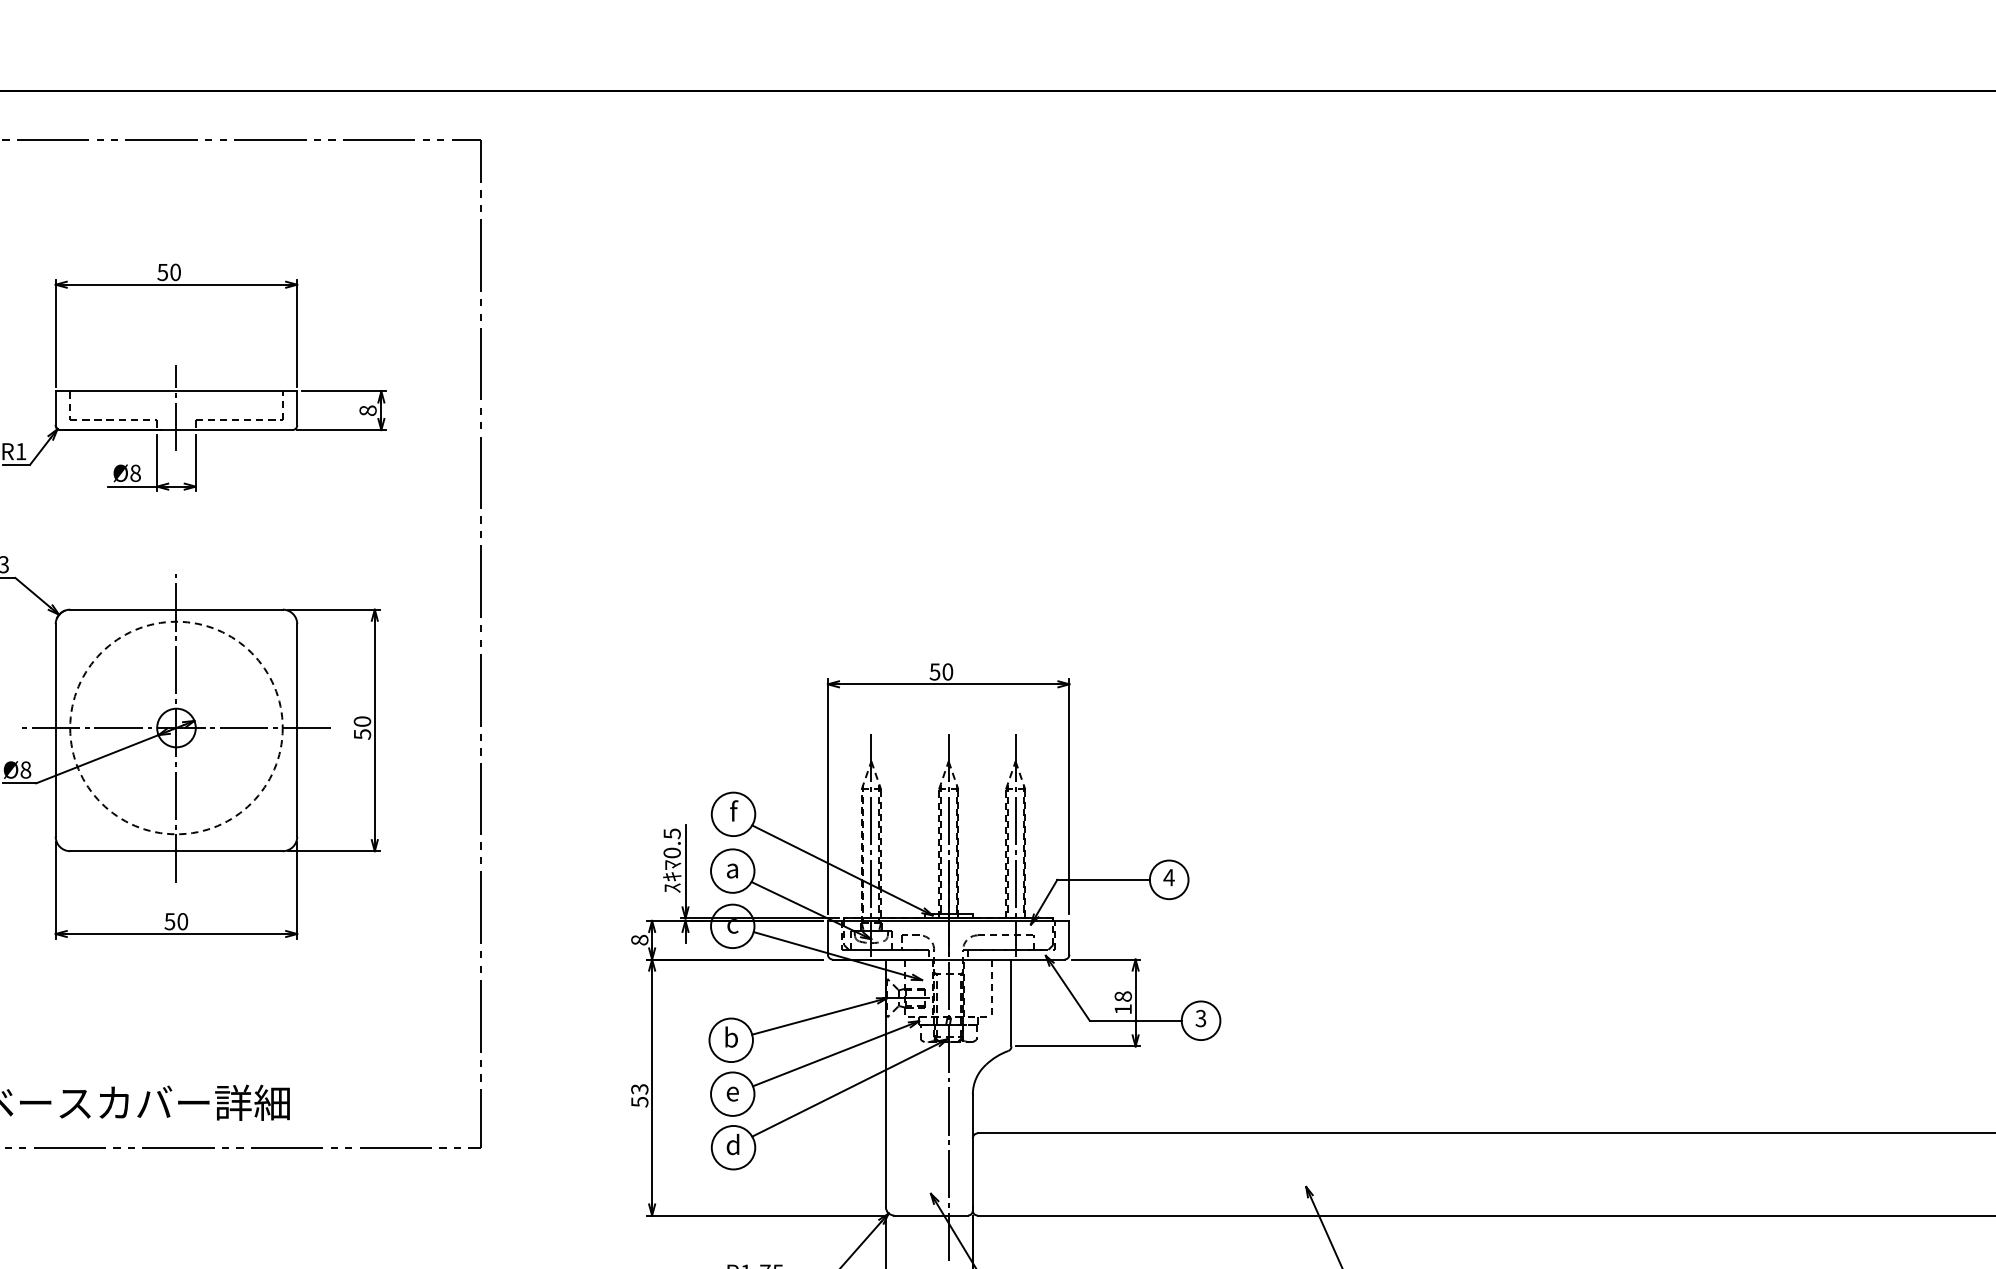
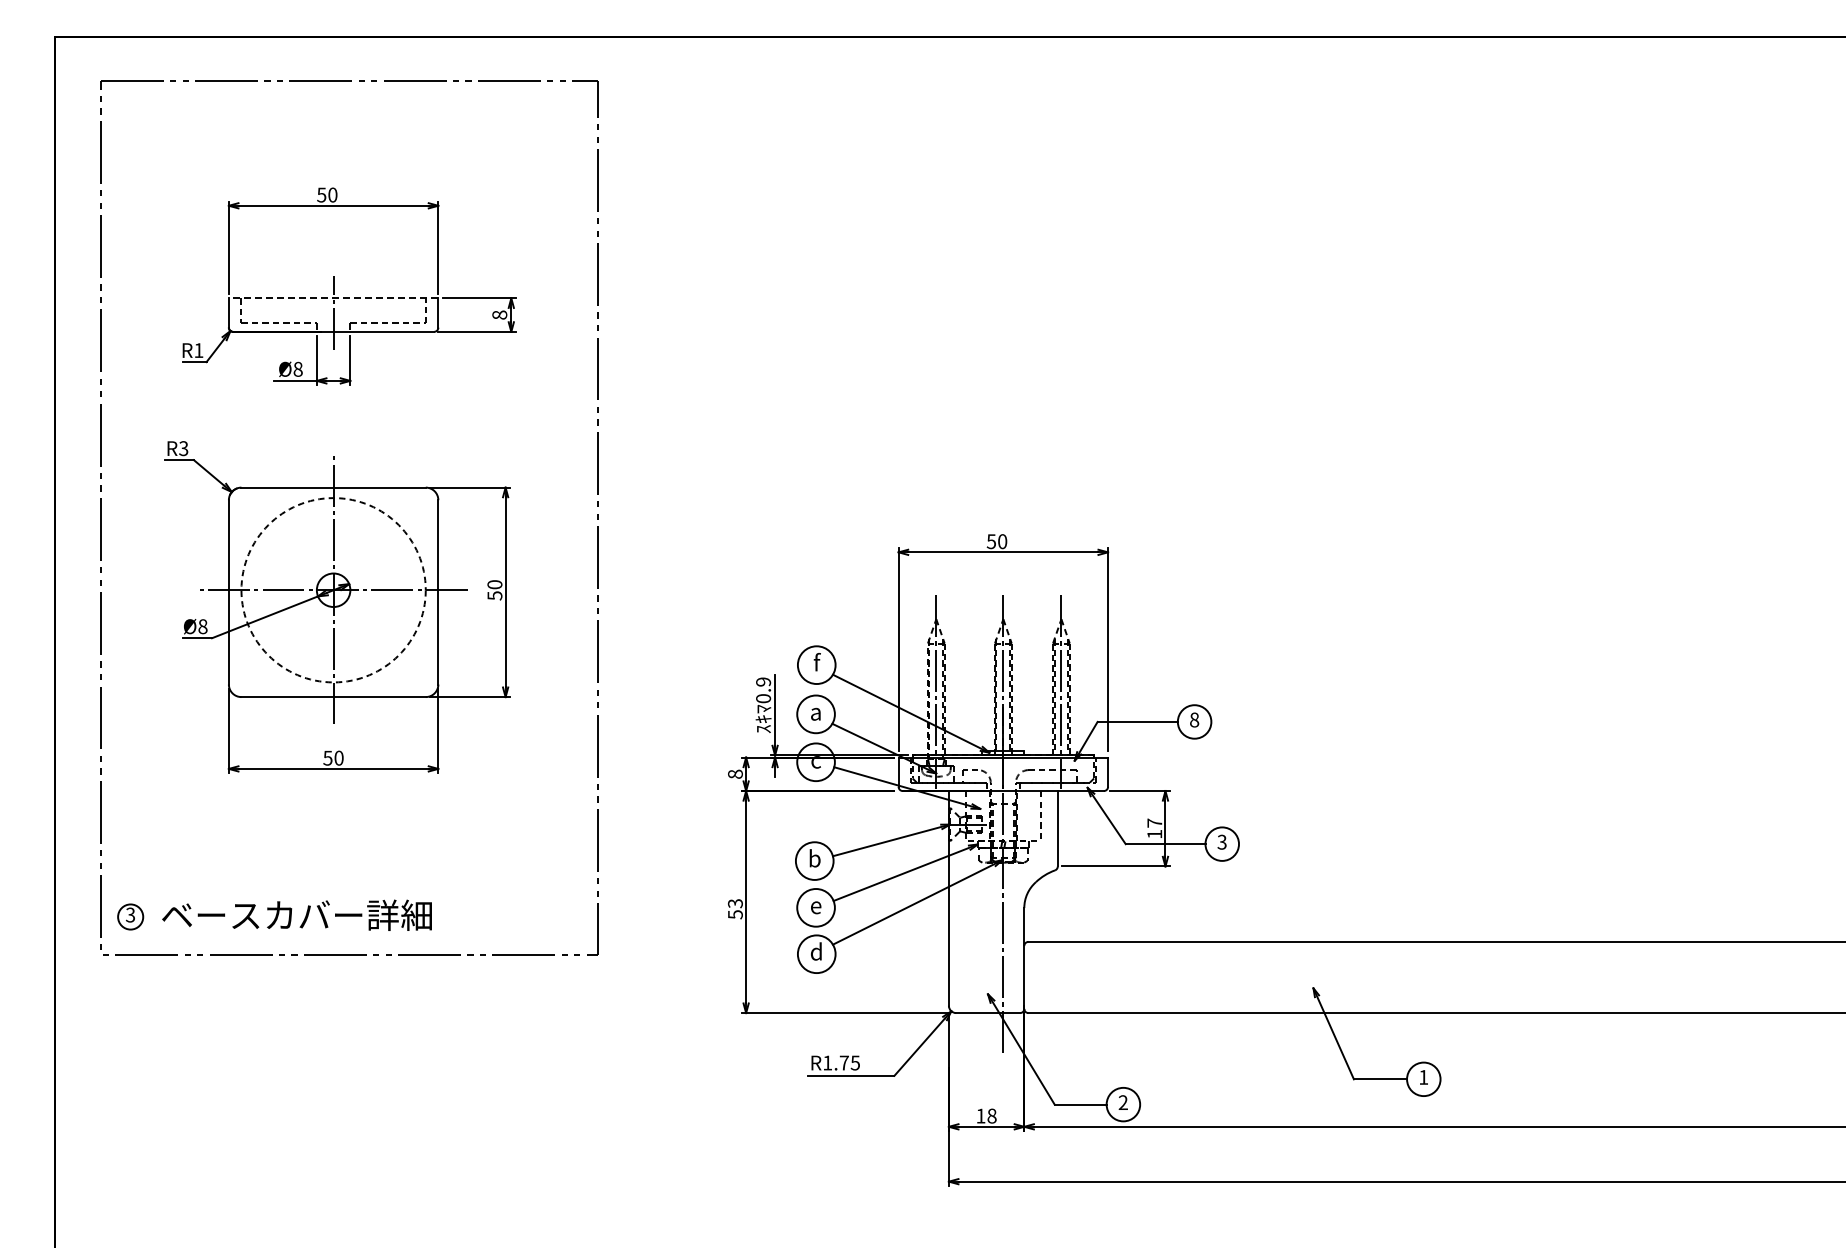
line: (176, 391) -> (333, 298), solid -> dashed
text: (672, 833) -> (763, 681), 0.5 -> 0.9
text: (1169, 877) -> (1194, 719), 4 -> 8
text: (1122, 995) -> (1154, 822), 18 -> 17

